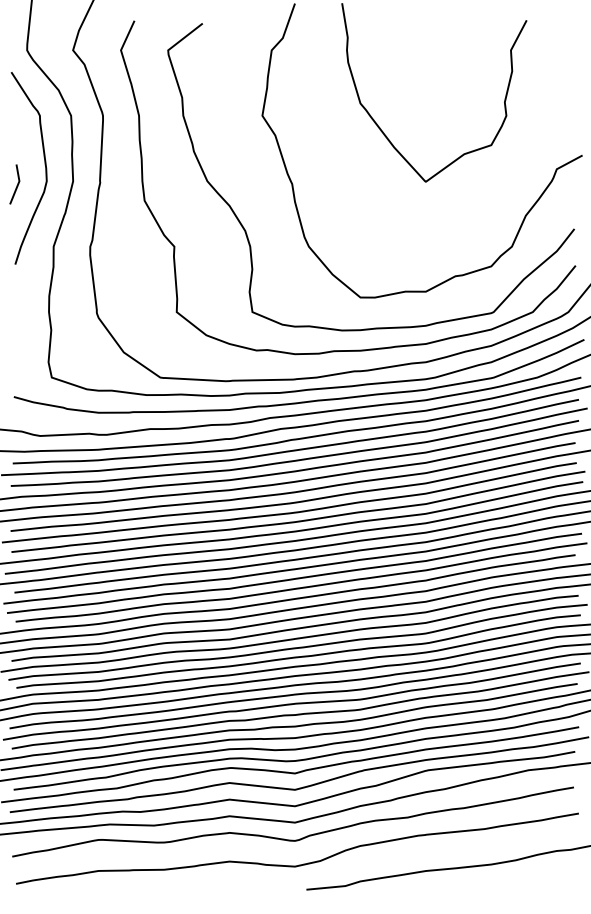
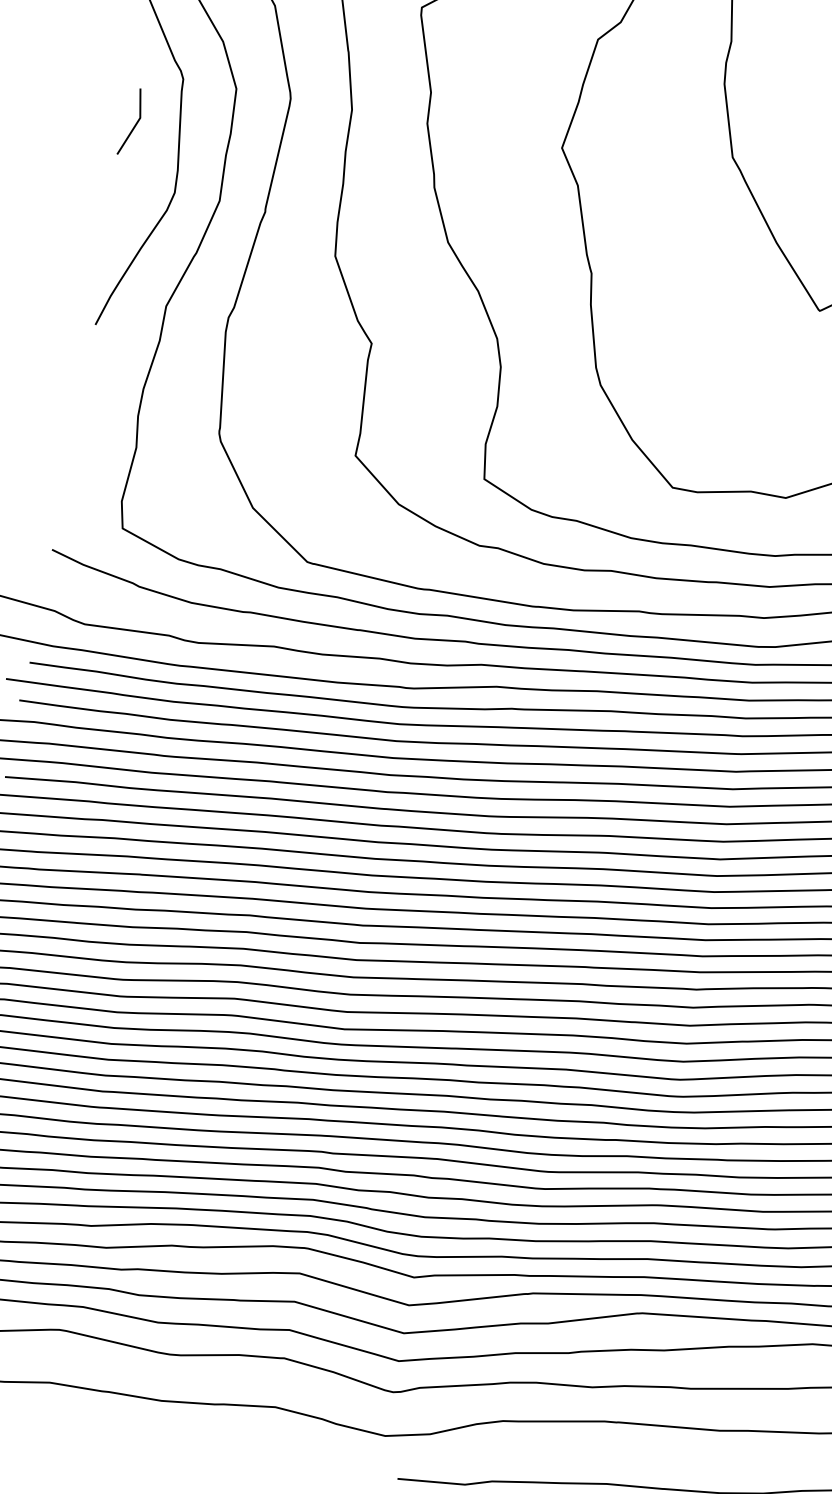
line: (16, 185) -> (133, 124), moved

